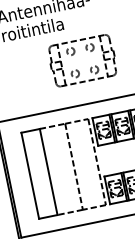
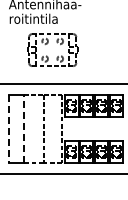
part: (74, 54) -> (47, 44), moved
line: (48, 171) -> (23, 128), solid -> dashed
line: (30, 175) -> (9, 128), solid -> dashed

